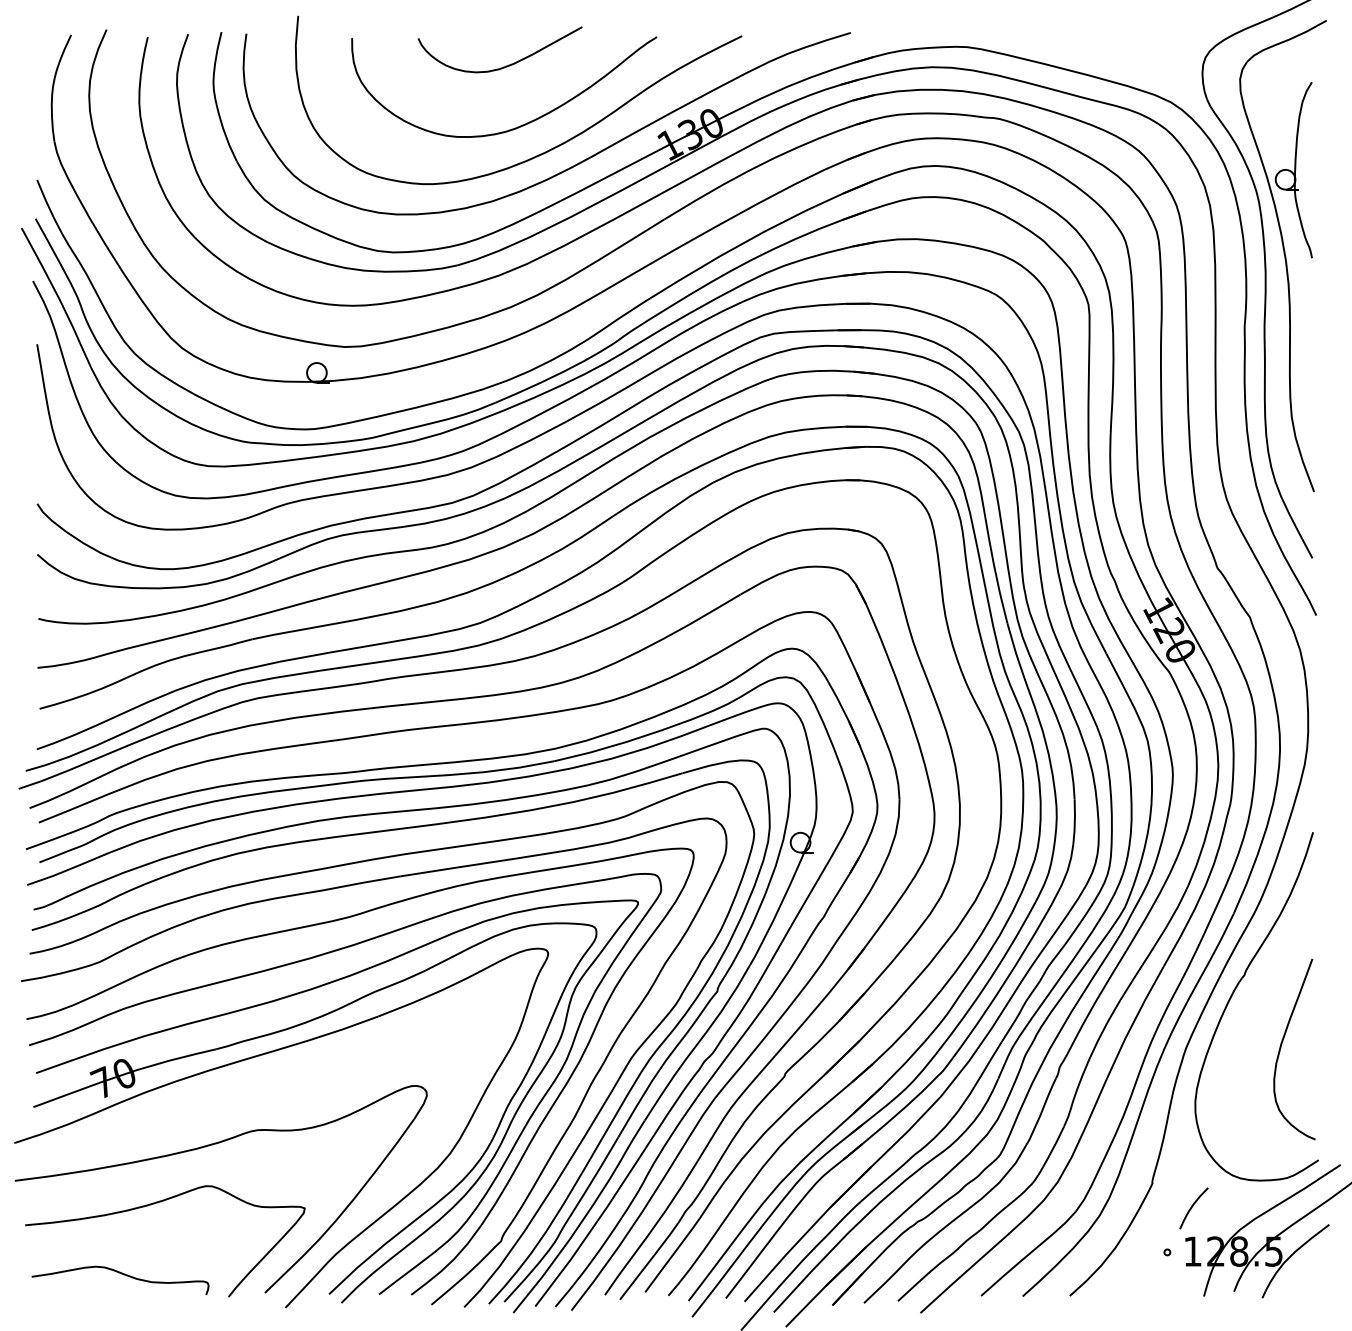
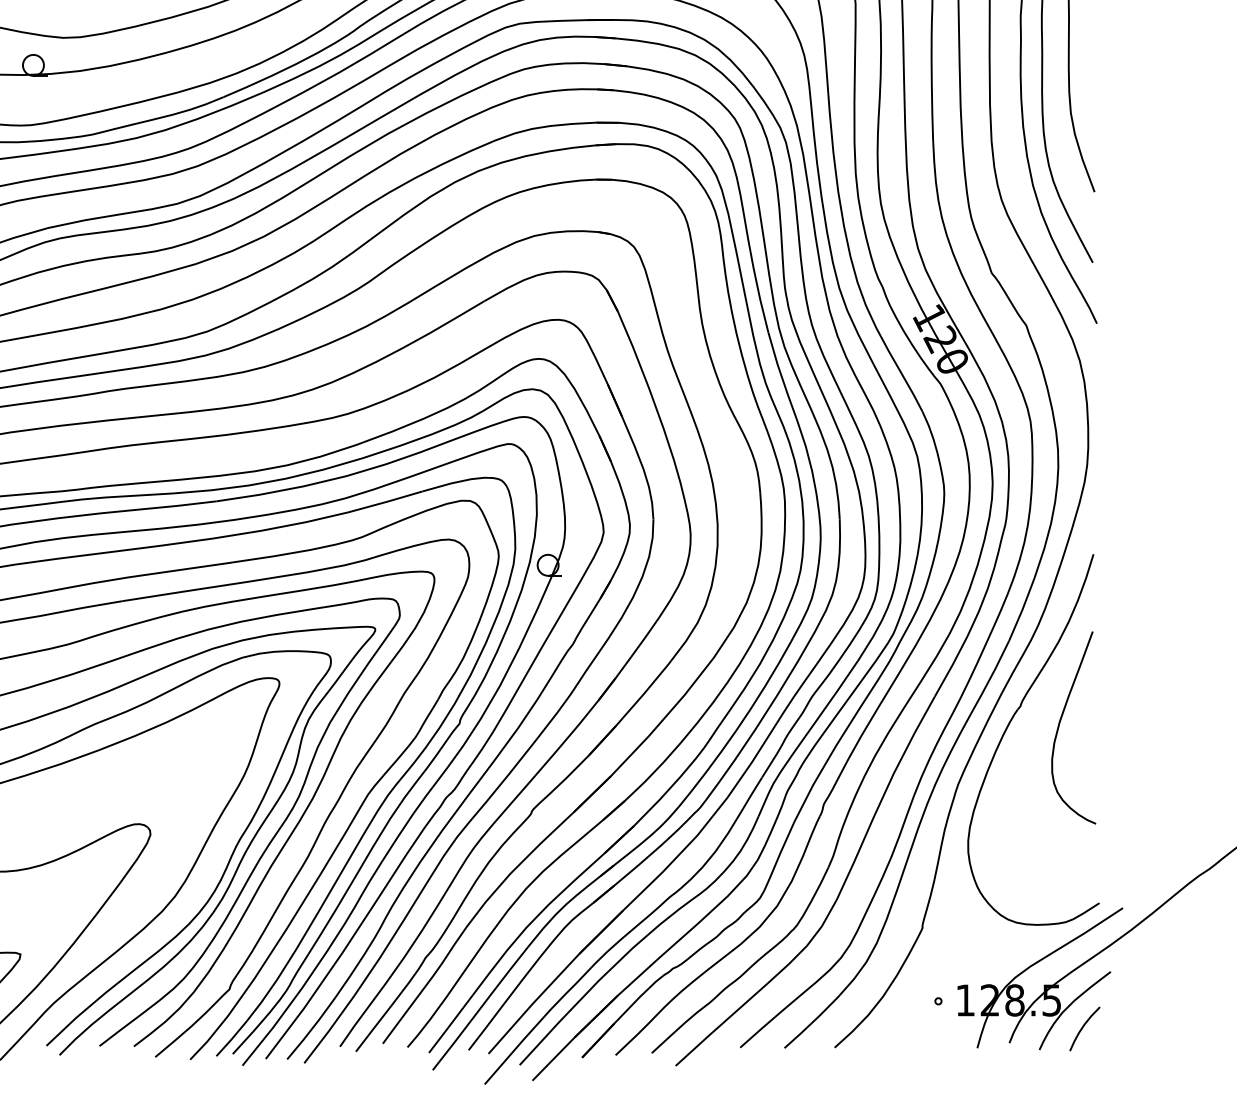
curve: (1282, 1044) -> (1060, 722), moved
curve: (1192, 1207) -> (1083, 1028), moved

